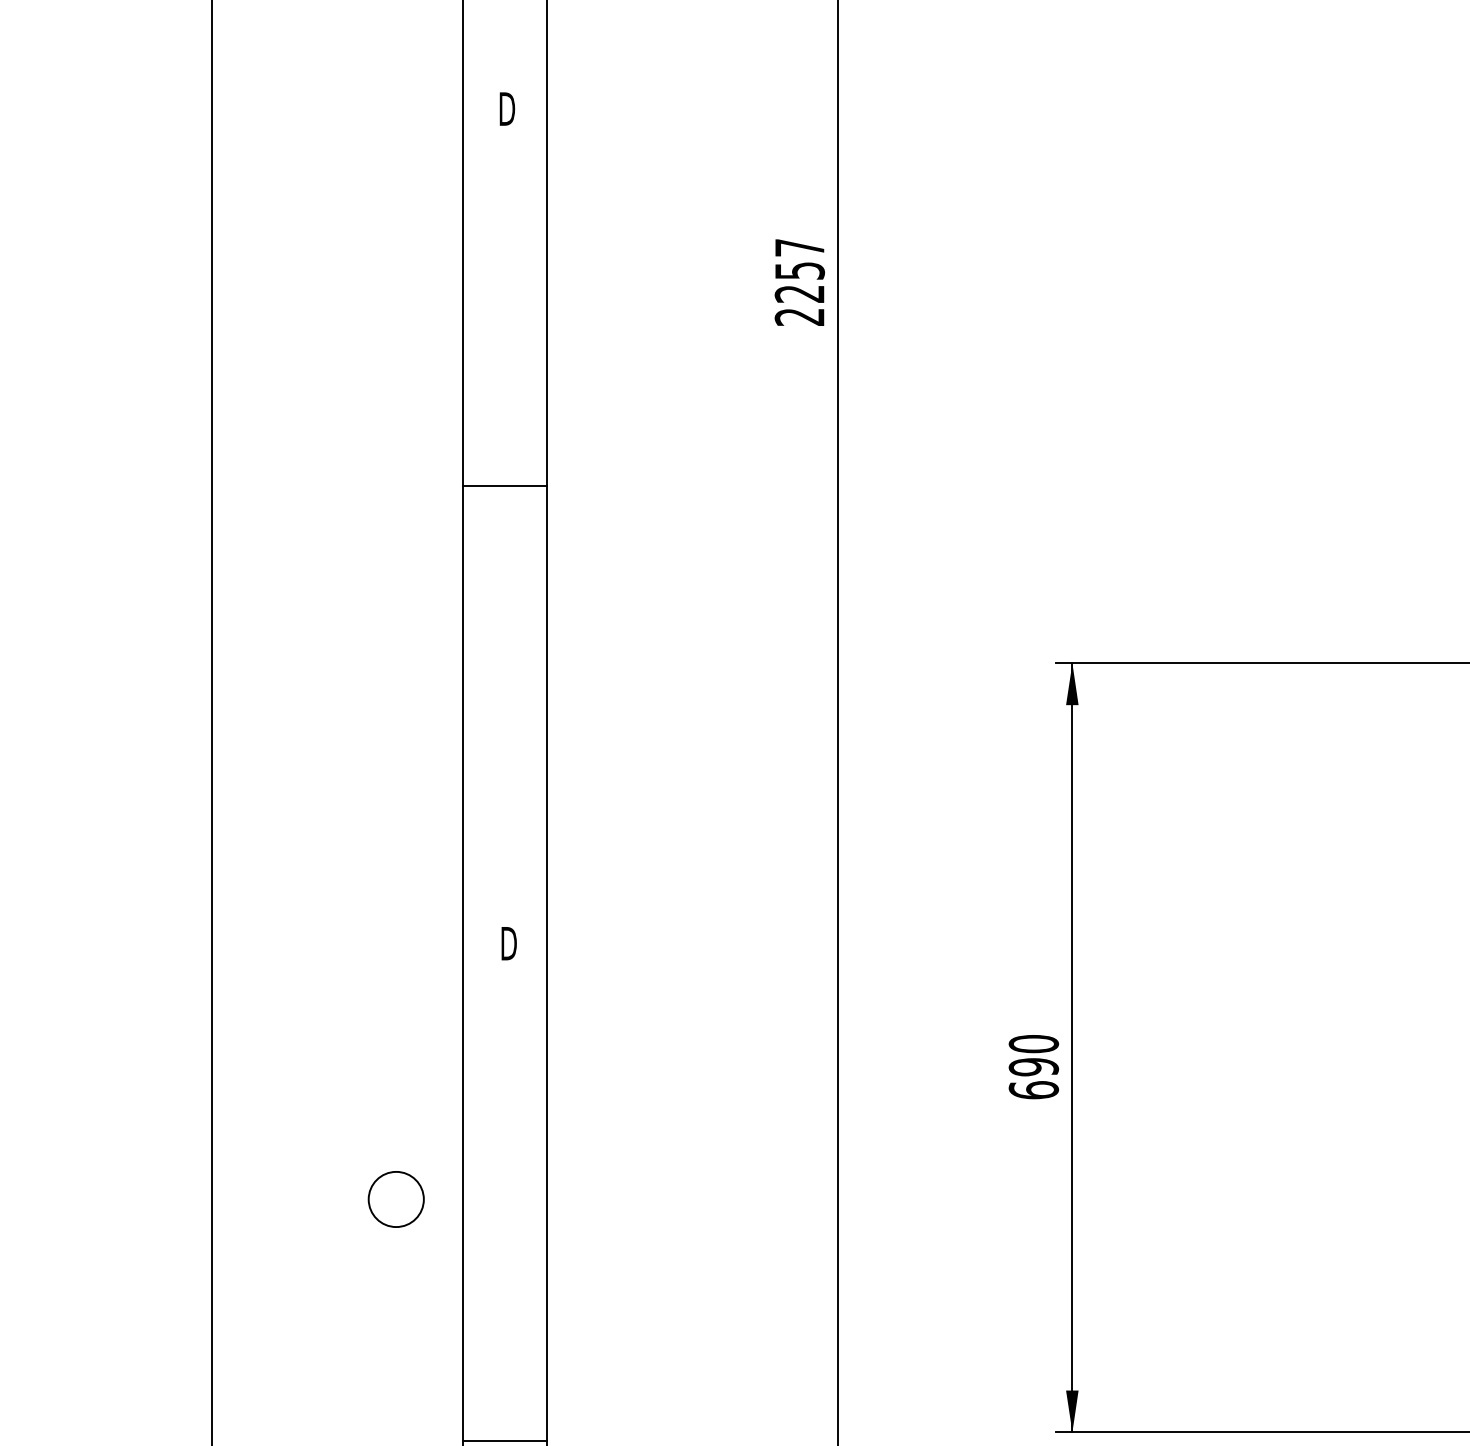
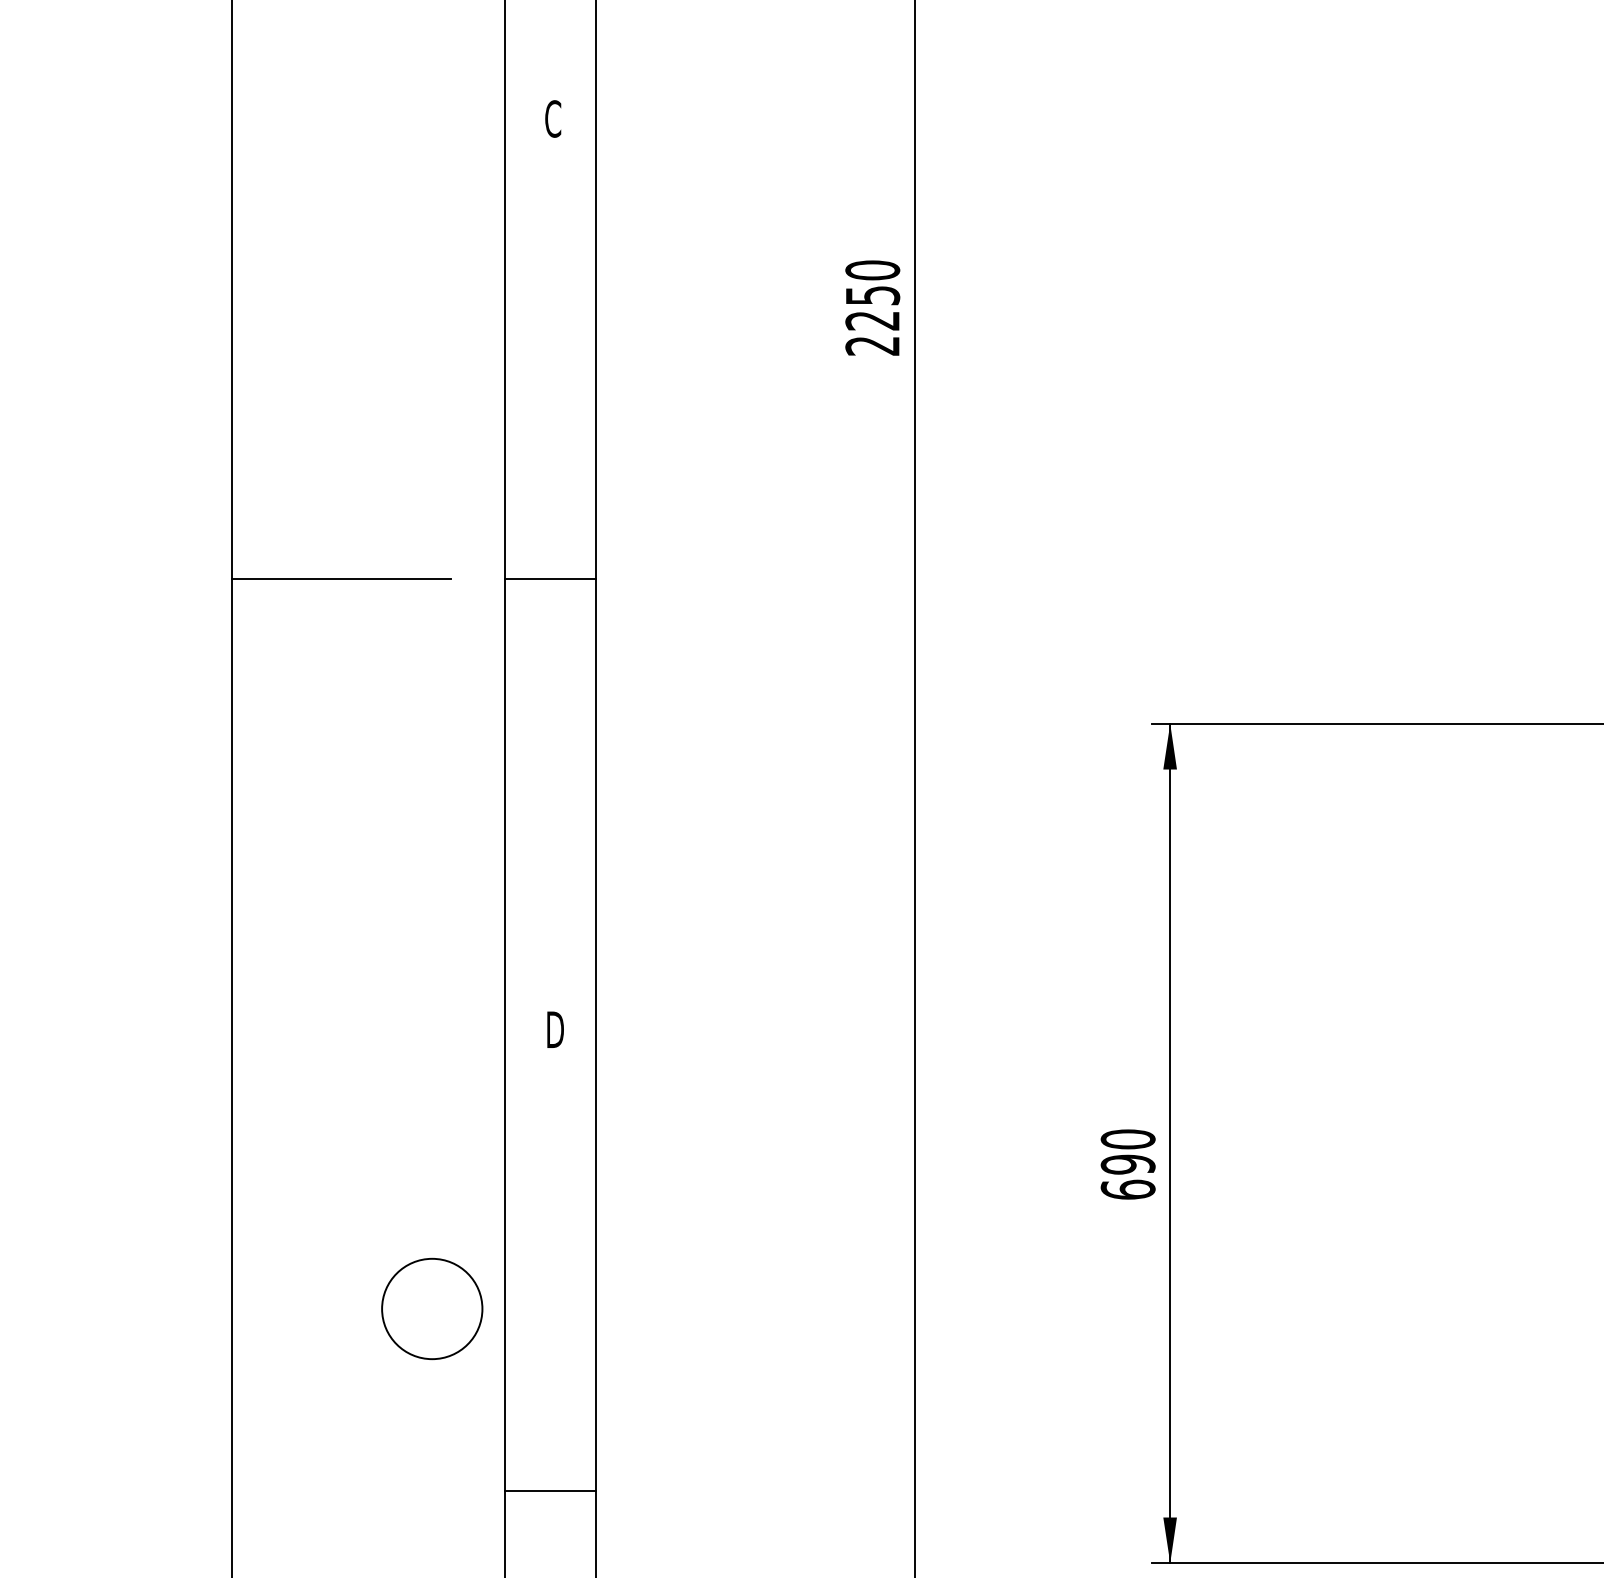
text: (507, 108) -> (553, 118), D -> C
text: (799, 247) -> (872, 270), 2257 -> 2250
line: (504, 486) -> (550, 579), moved
line: (312, 531) -> (340, 579), added
circle: (396, 1199) -> (432, 1308), size x1.67
line: (504, 1440) -> (550, 1491), moved

